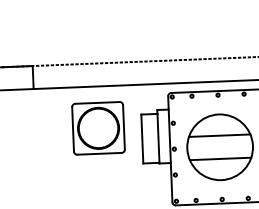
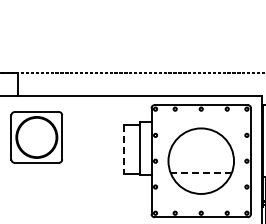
part: (98, 128) -> (36, 137), moved
line: (218, 135) -> (200, 149), removed
line: (142, 139) -> (124, 150), solid -> dashed
line: (220, 158) -> (201, 172), solid -> dashed

